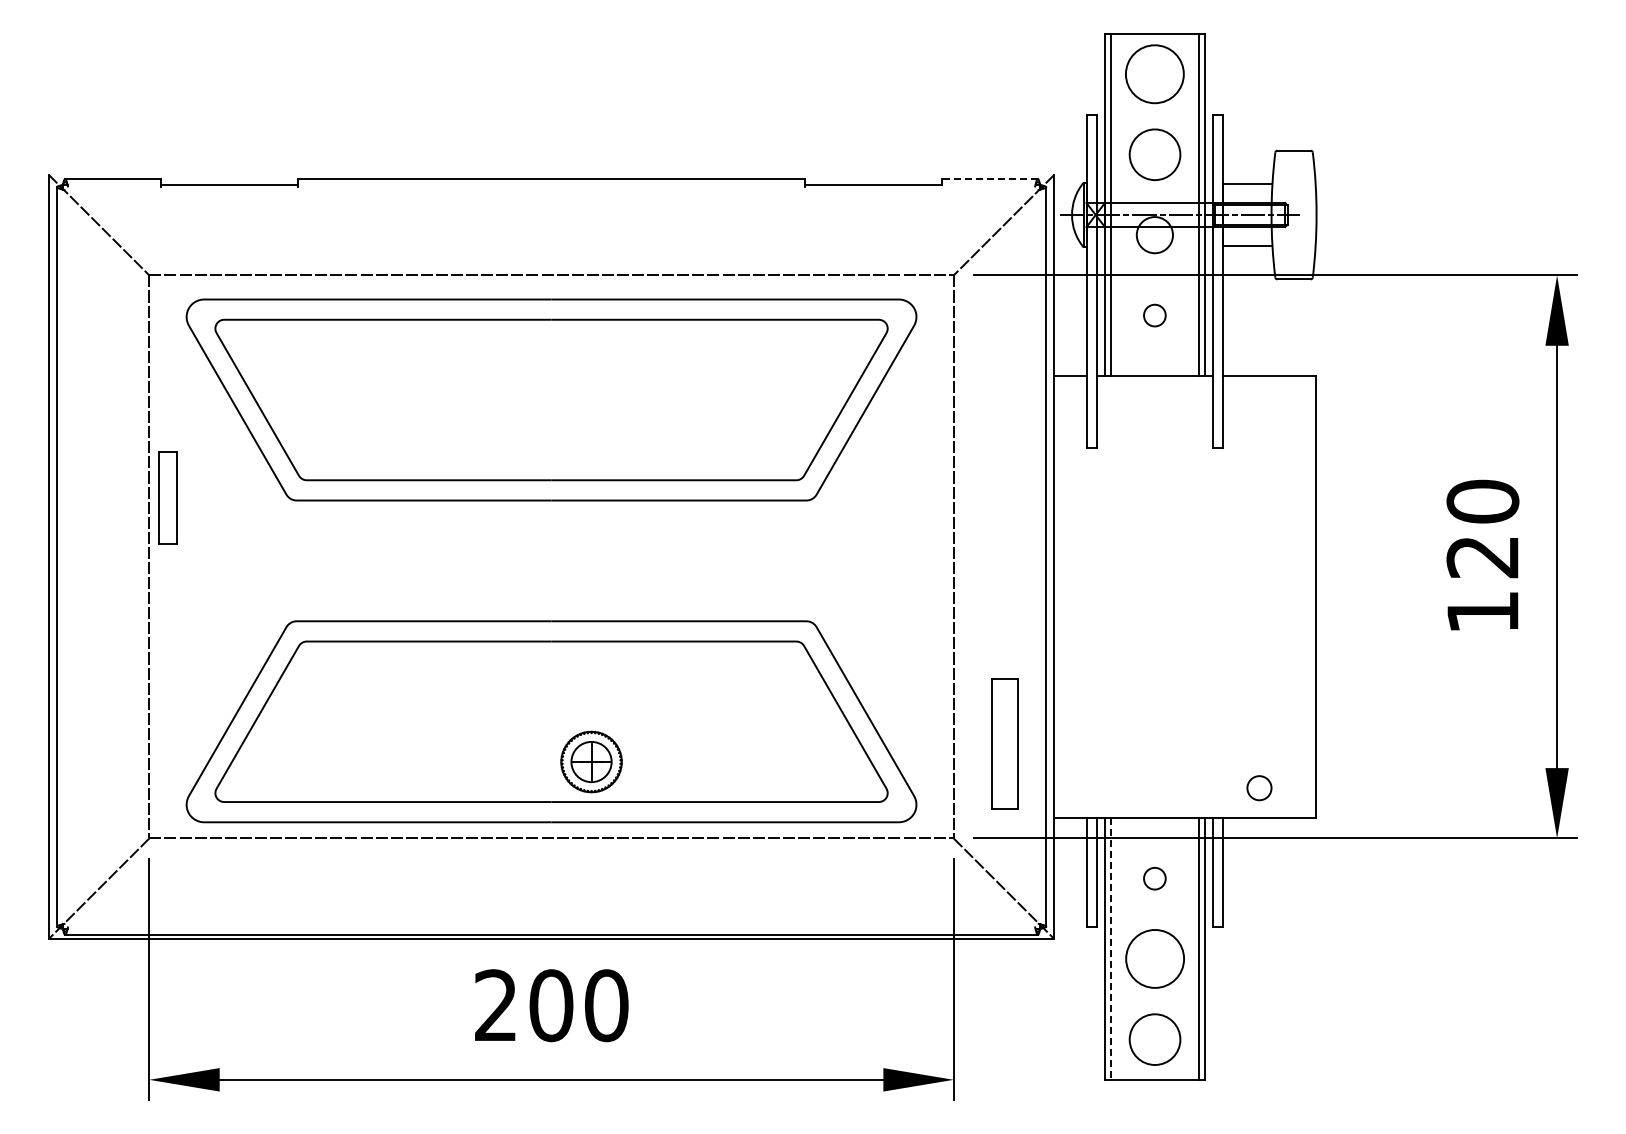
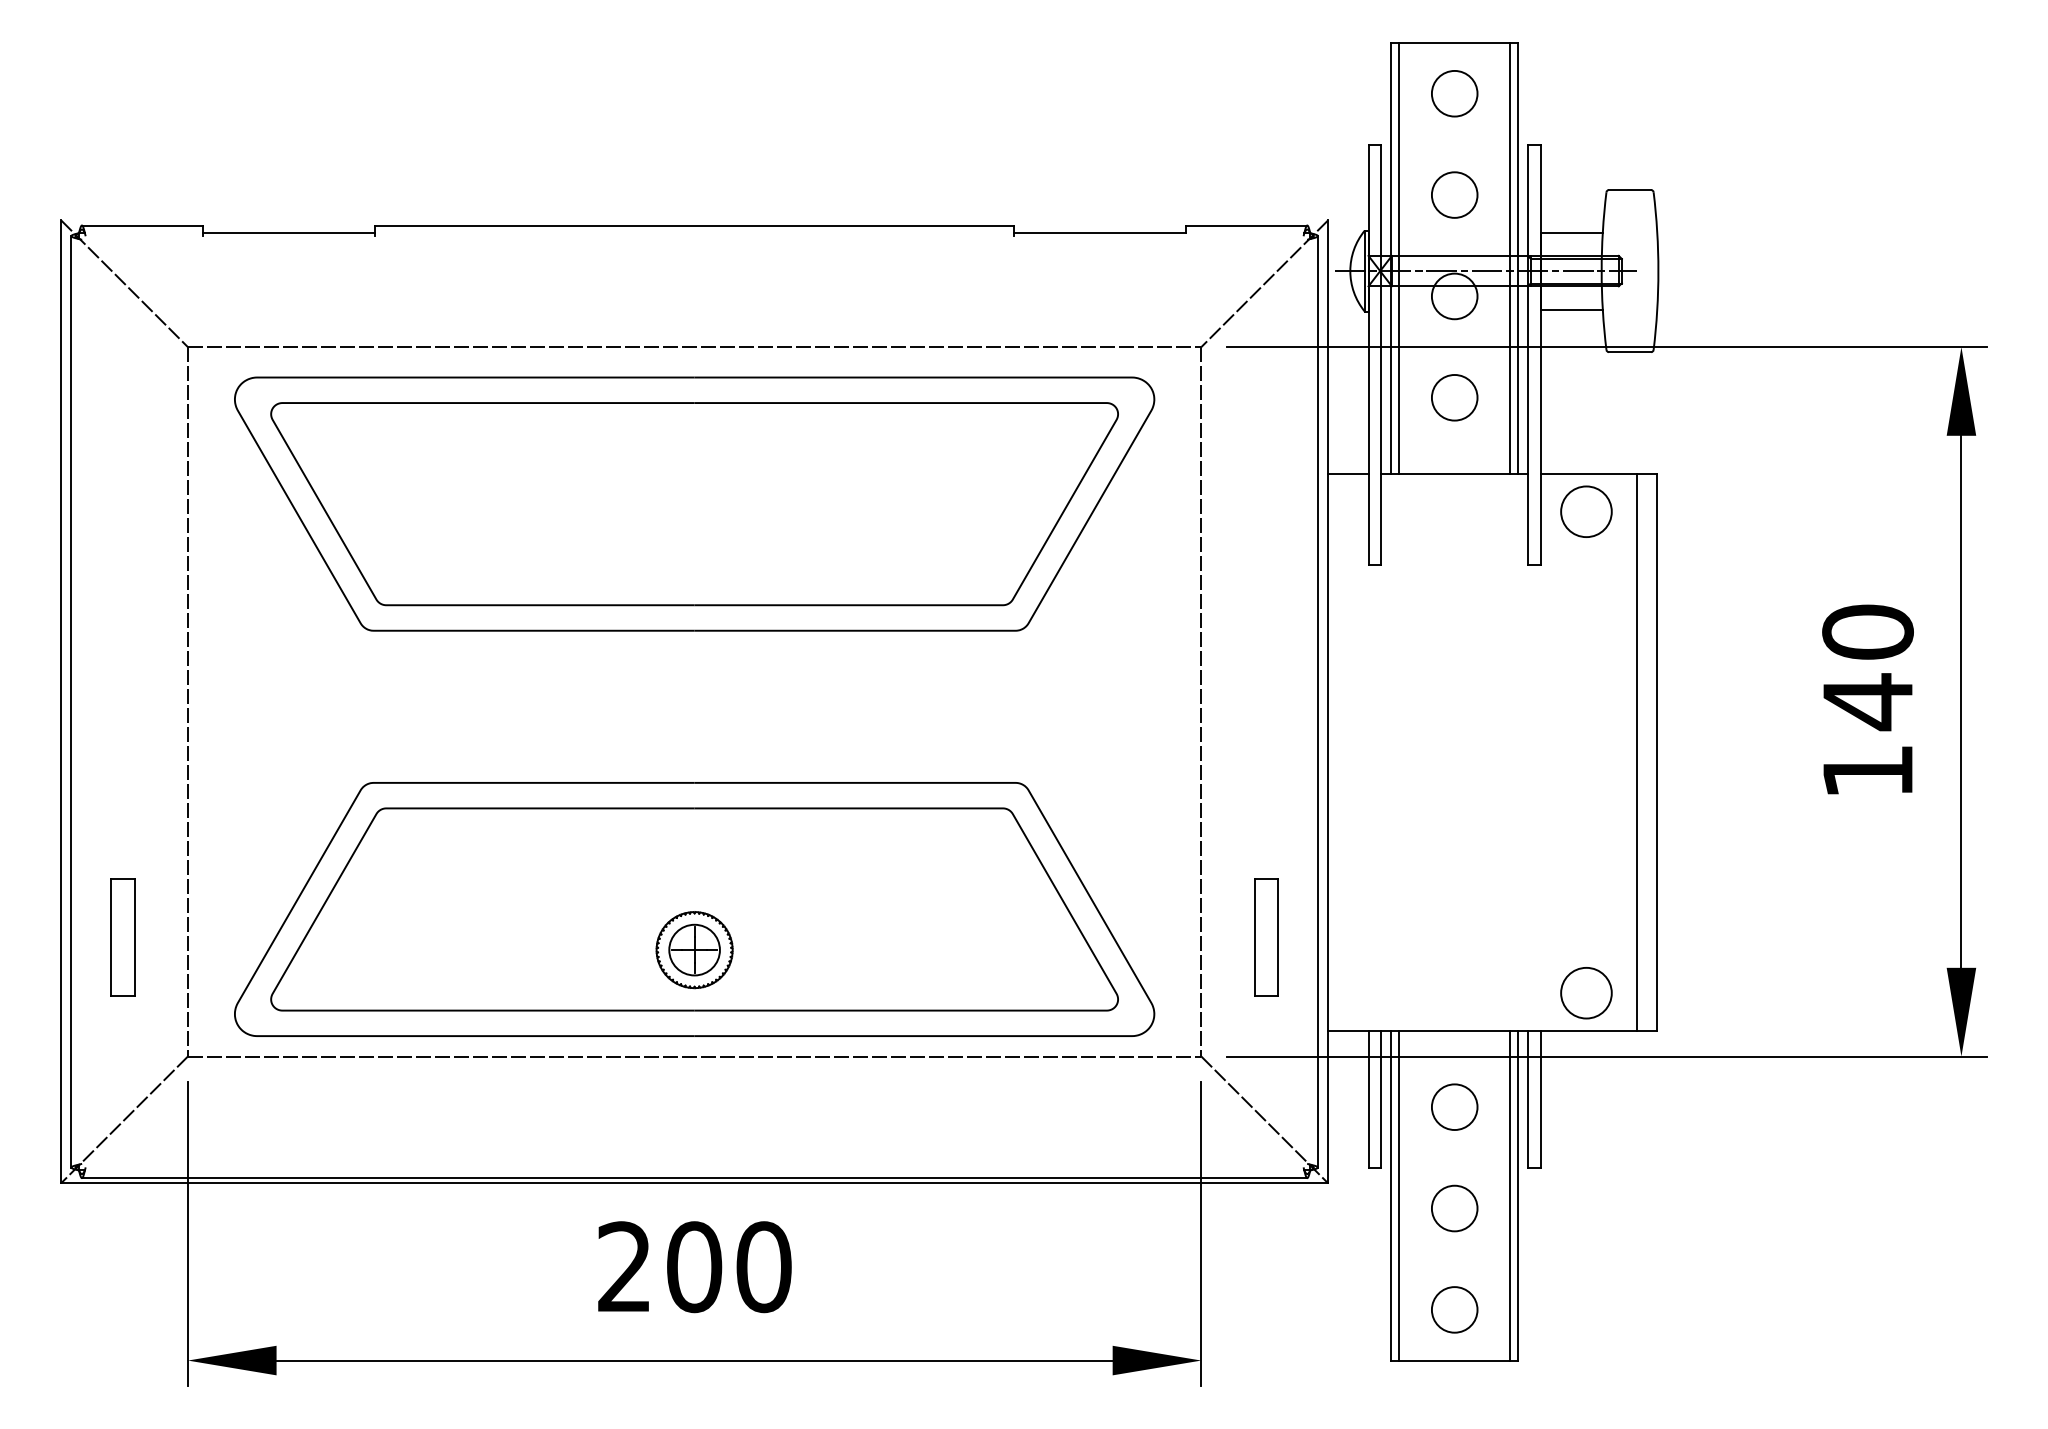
circle: (1154, 74) -> (1454, 94), size x0.62
circle: (1154, 154) -> (1454, 194), size x0.71
line: (989, 178) -> (1246, 225), dashed -> solid
circle: (1154, 315) -> (1454, 397), size x1.67
circle: (1259, 406) -> (1586, 512), added
part: (167, 497) -> (122, 936), moved
text: (1482, 557) -> (1867, 702), 120 -> 140
line: (1299, 596) -> (1636, 751), added
part: (1005, 743) -> (1266, 936), size x0.71
part: (591, 761) -> (694, 949), moved
circle: (1259, 788) -> (1586, 993), size x1.67
circle: (1154, 878) -> (1454, 1106), size x1.67
line: (1111, 949) -> (1400, 1196), dashed -> solid
circle: (1154, 959) -> (1454, 1208), size x0.62
circle: (1154, 1039) -> (1454, 1309), size x0.71

